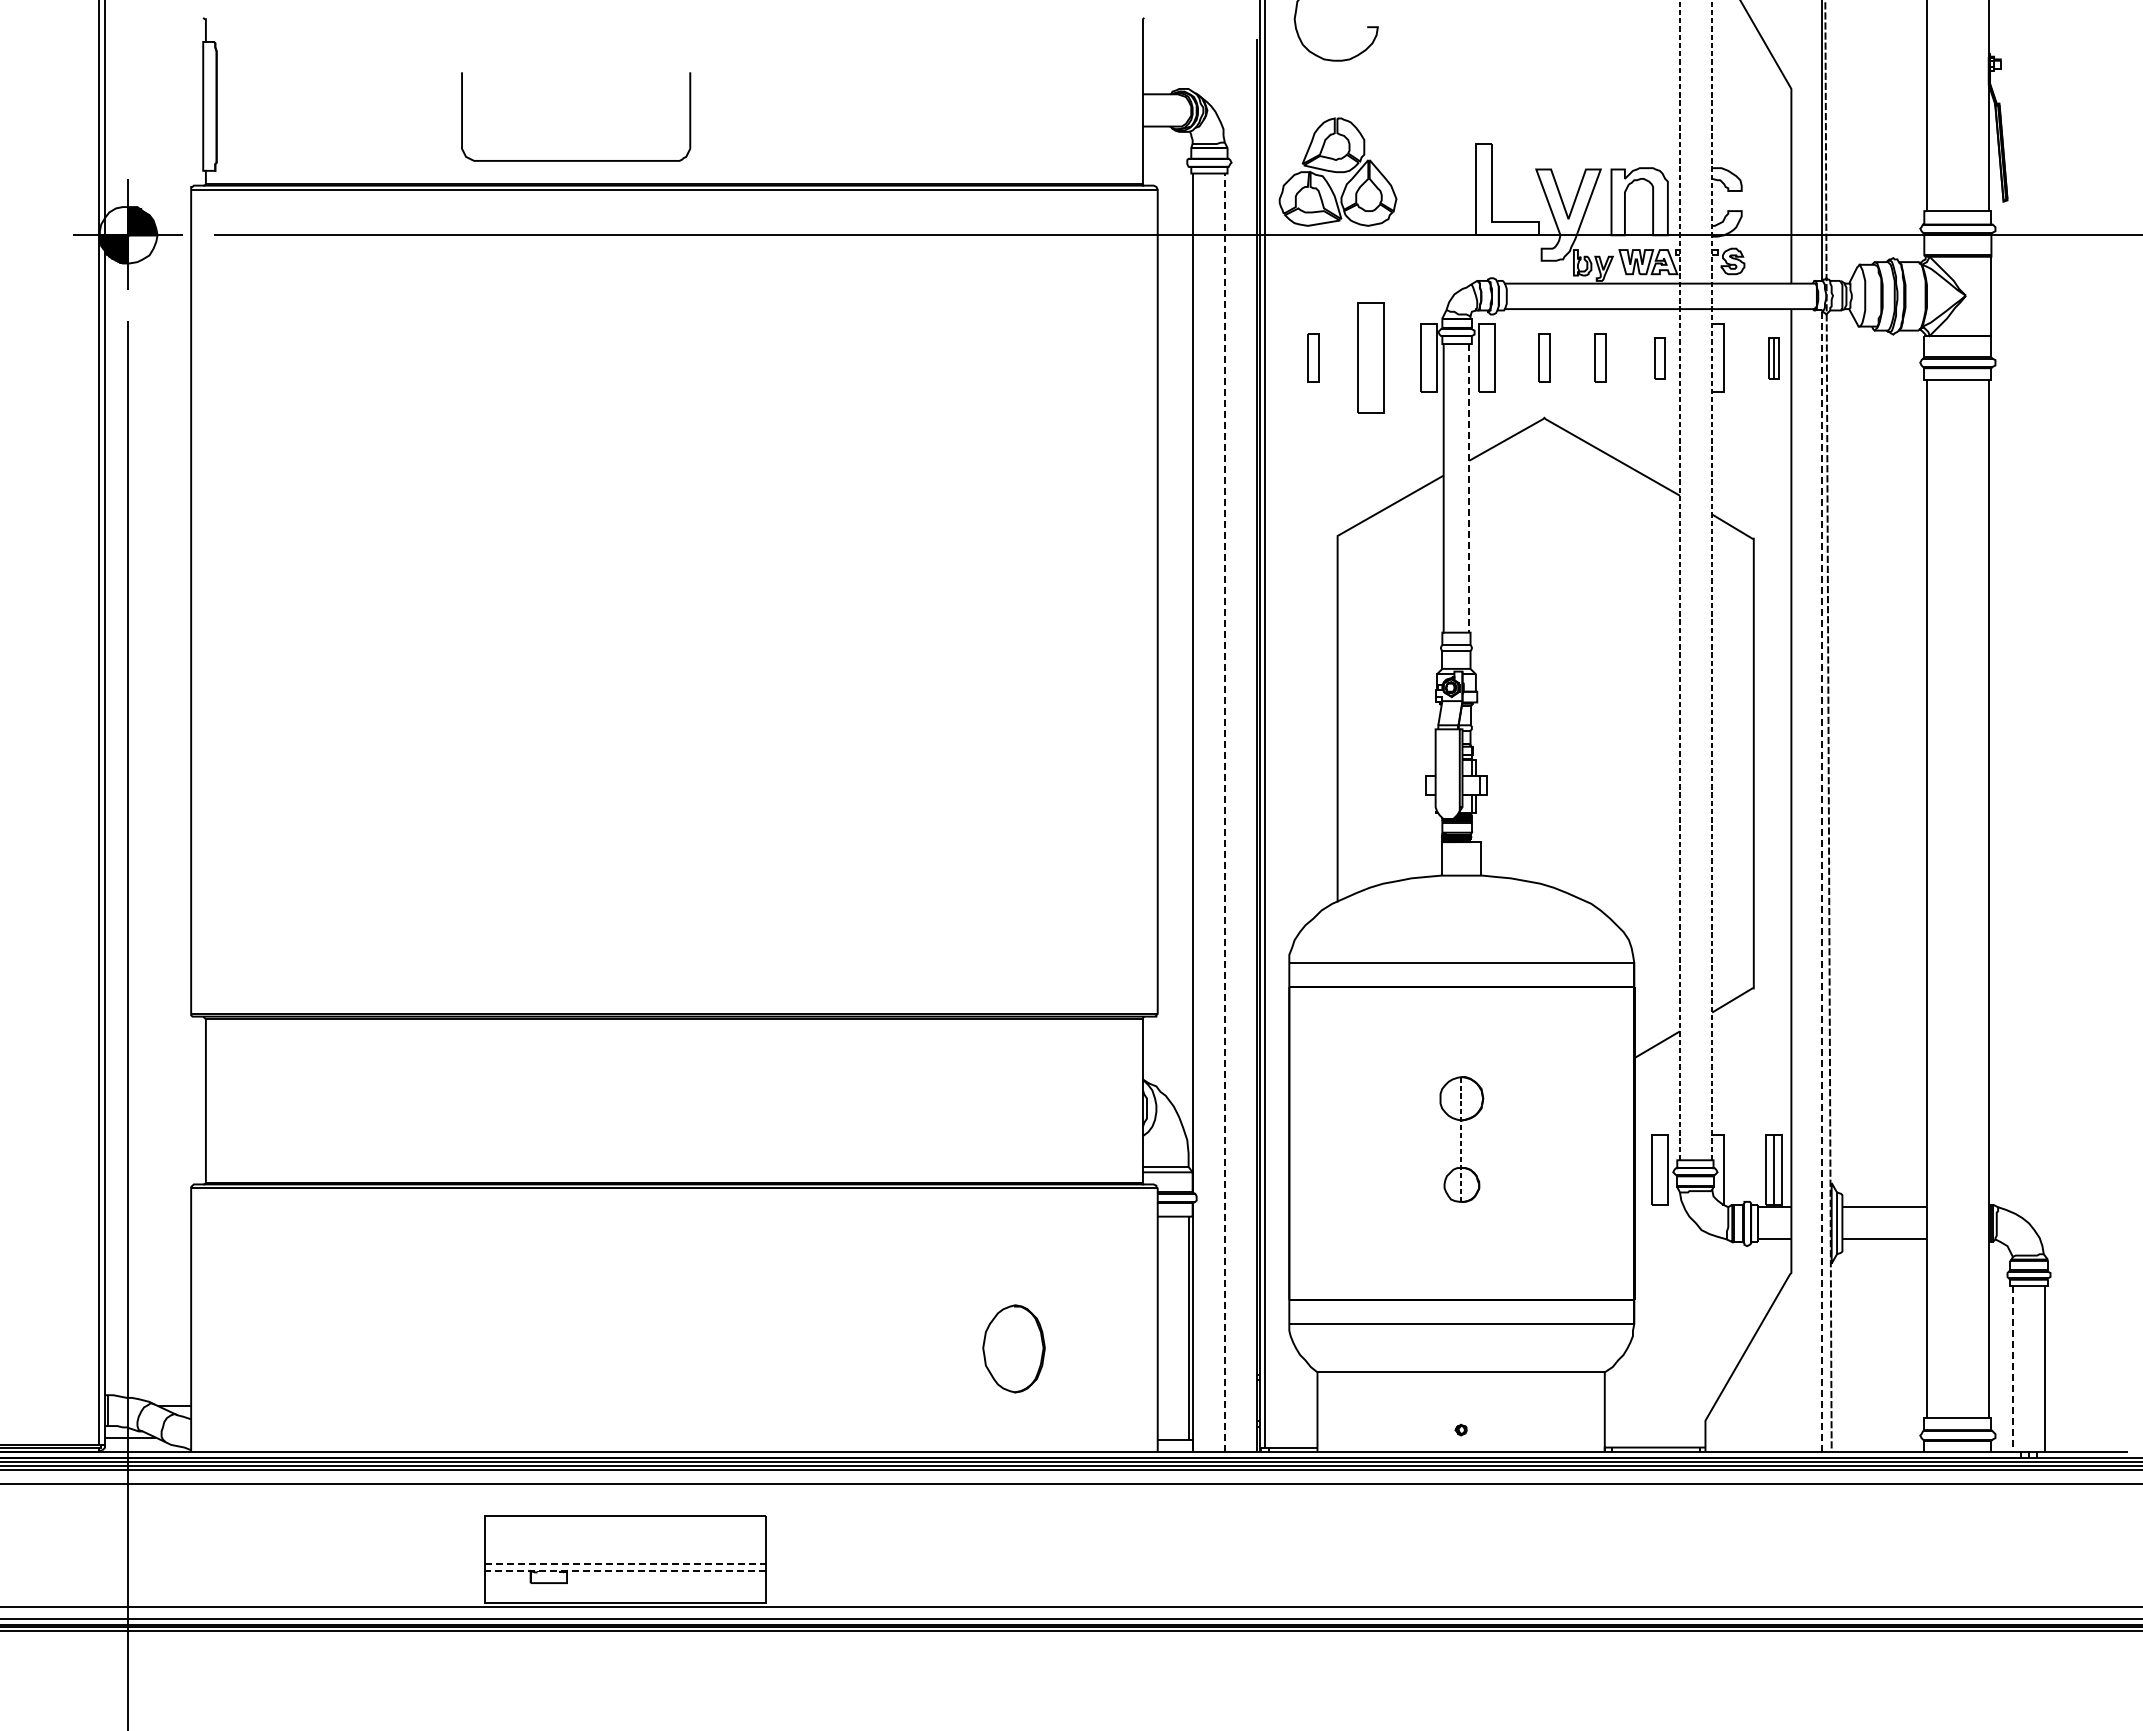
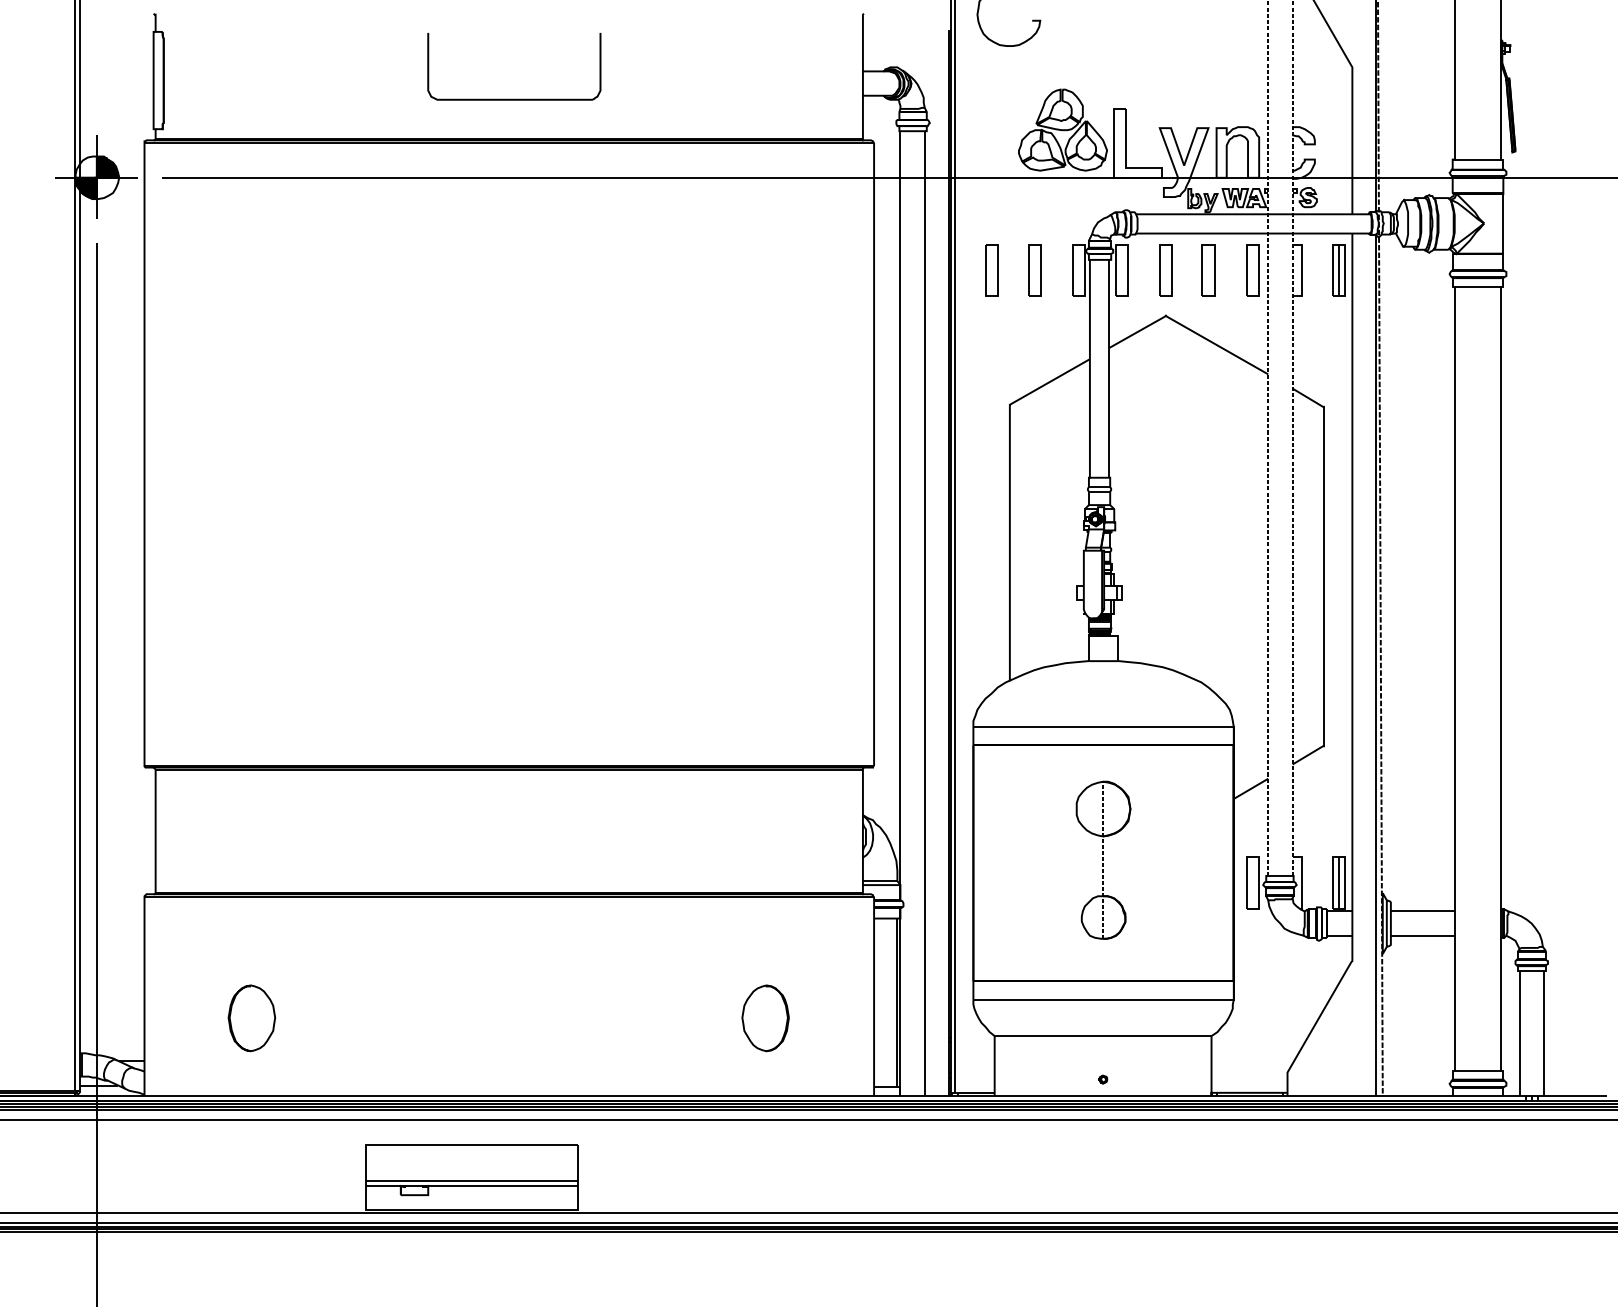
curve: (576, 160) -> (514, 99), moved
part: (1337, 171) -> (1062, 129), moved
part: (1313, 357) -> (991, 270), size x1.43
part: (1370, 357) -> (1034, 270), size x0.62
part: (1543, 357) -> (1165, 270), size x1.43
part: (1600, 357) -> (1208, 270), size x1.43
part: (1659, 357) -> (1252, 270), size x1.67
part: (1773, 357) -> (1338, 270), size x1.67
line: (1469, 488) -> (1109, 368), dashed -> solid
line: (1224, 812) -> (924, 613), dashed -> solid
line: (1822, 881) -> (1375, 665), dashed -> solid
part: (1461, 1139) -> (1103, 860), size x1.67
curve: (305, 1349) -> (230, 1018), added
line: (2012, 1369) -> (1519, 1033), dashed -> solid
line: (625, 1564) -> (472, 1181), dashed -> solid
line: (624, 1571) -> (471, 1186), dashed -> solid

